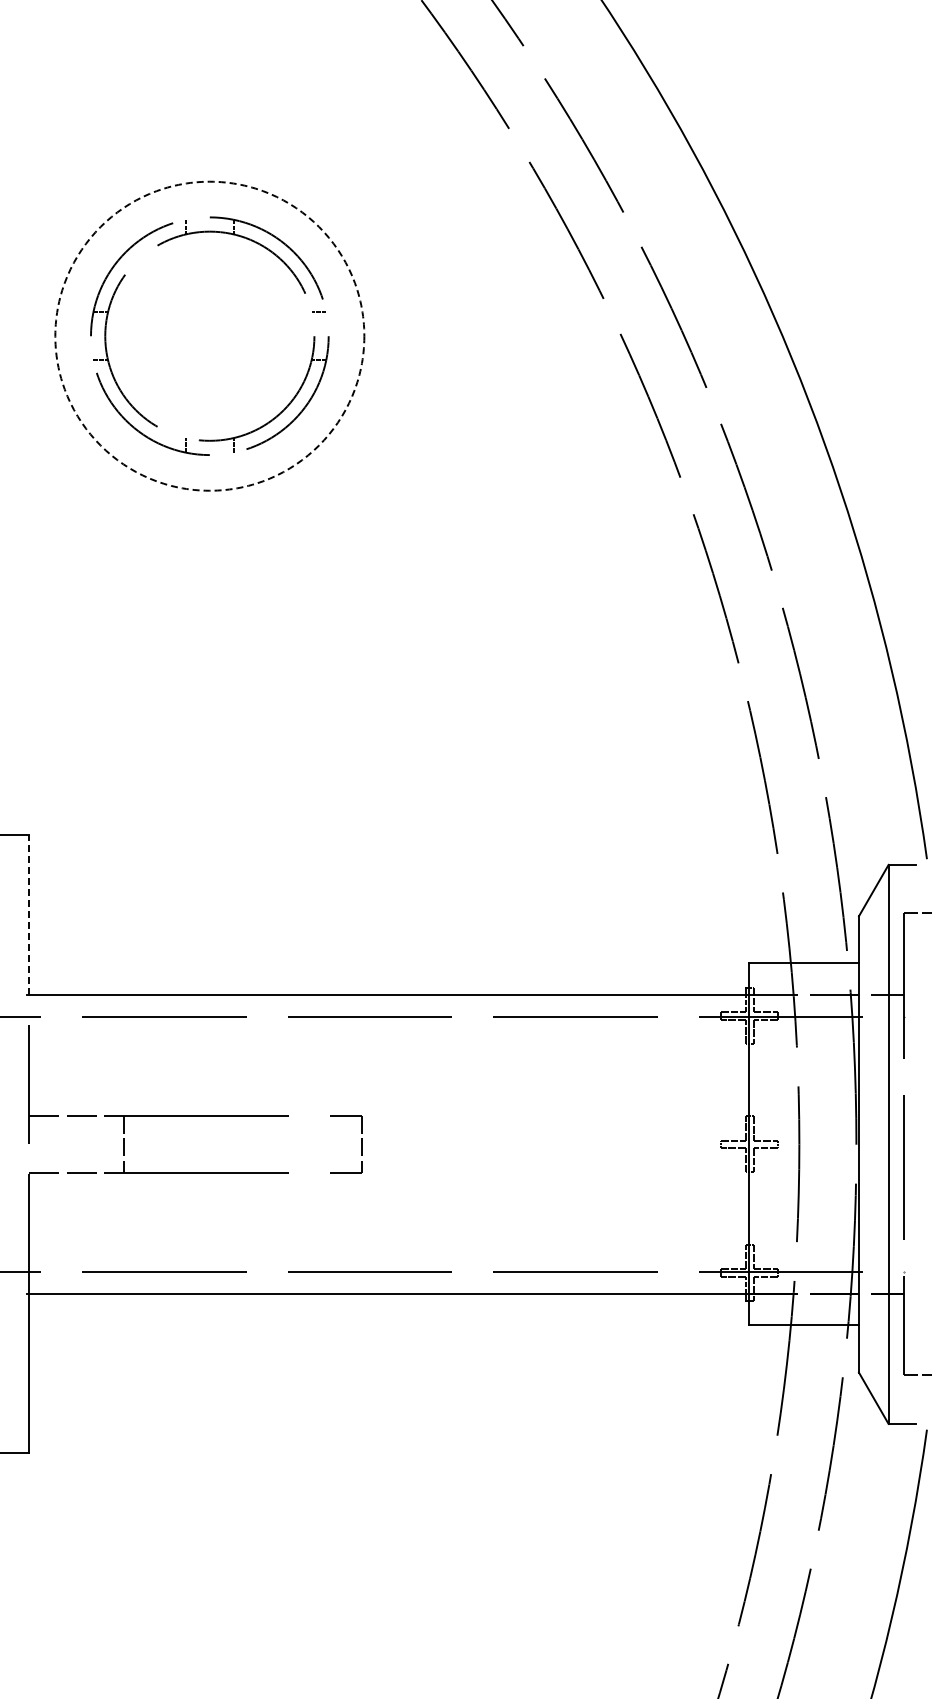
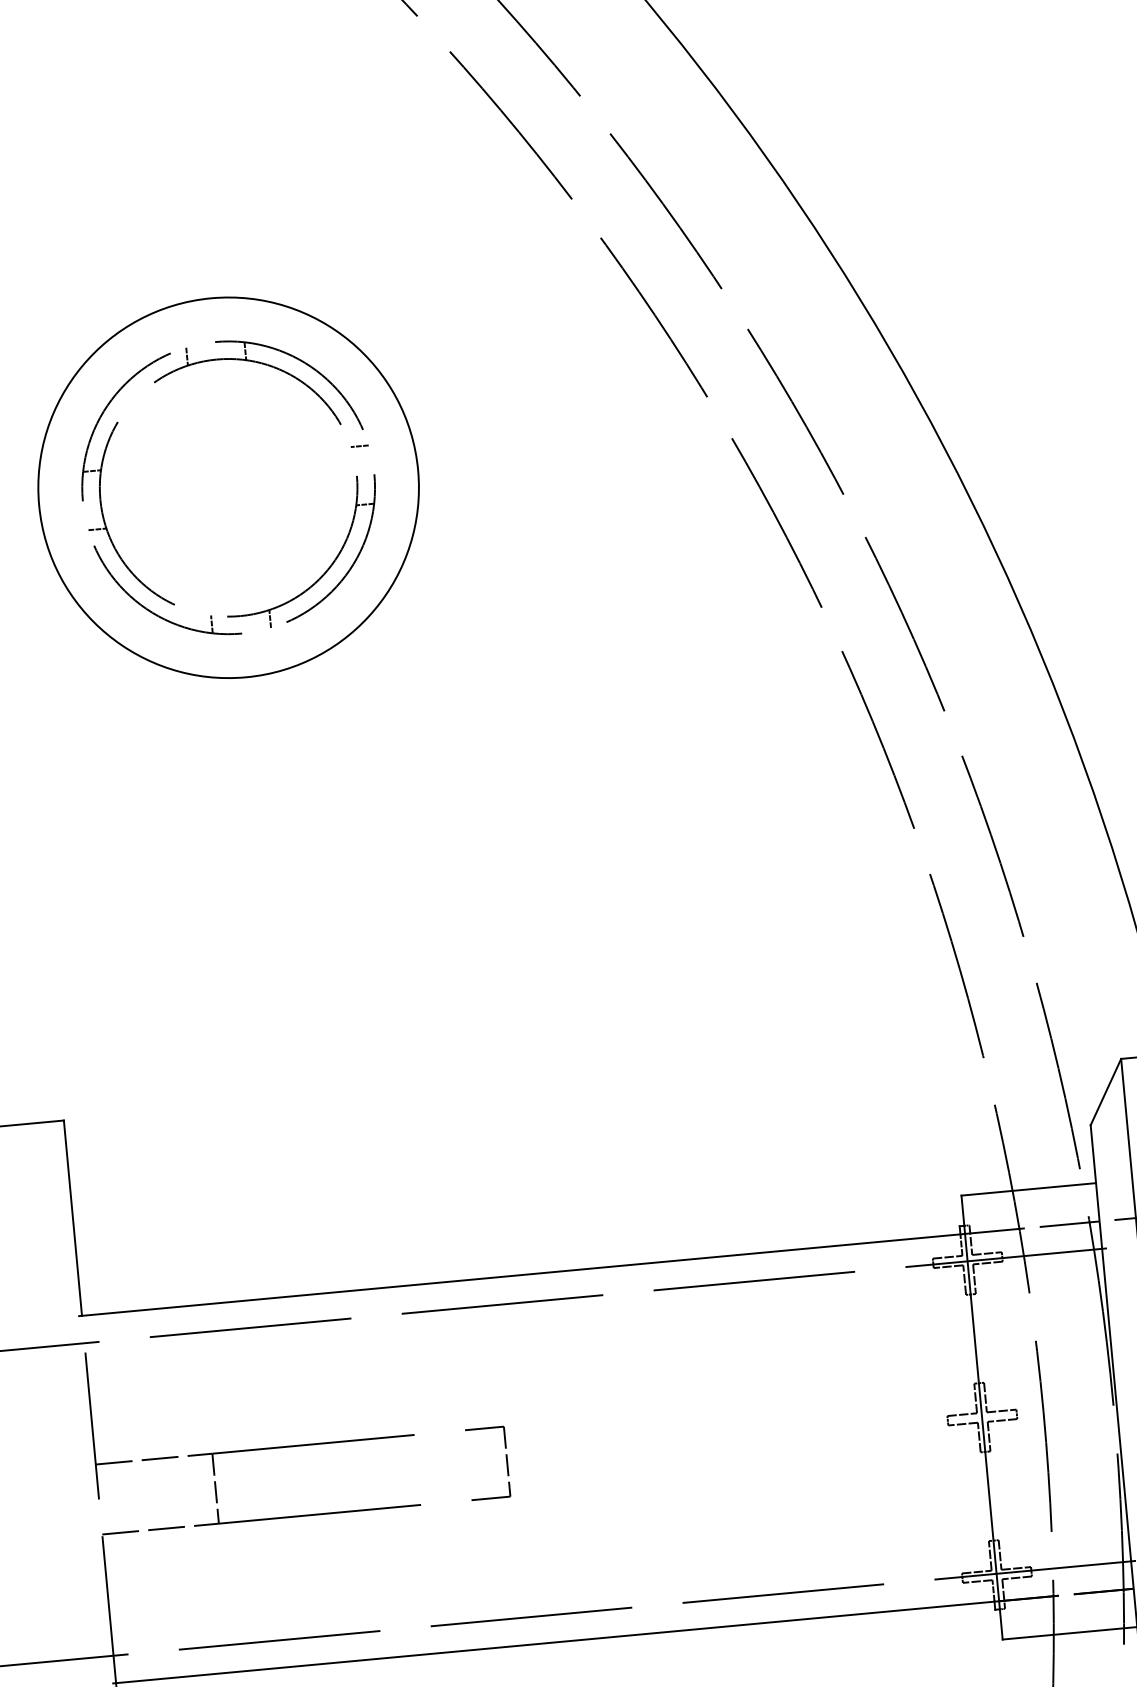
circle: (209, 335) -> (228, 486), dashed -> solid
line: (29, 915) -> (73, 1218), dashed -> solid

